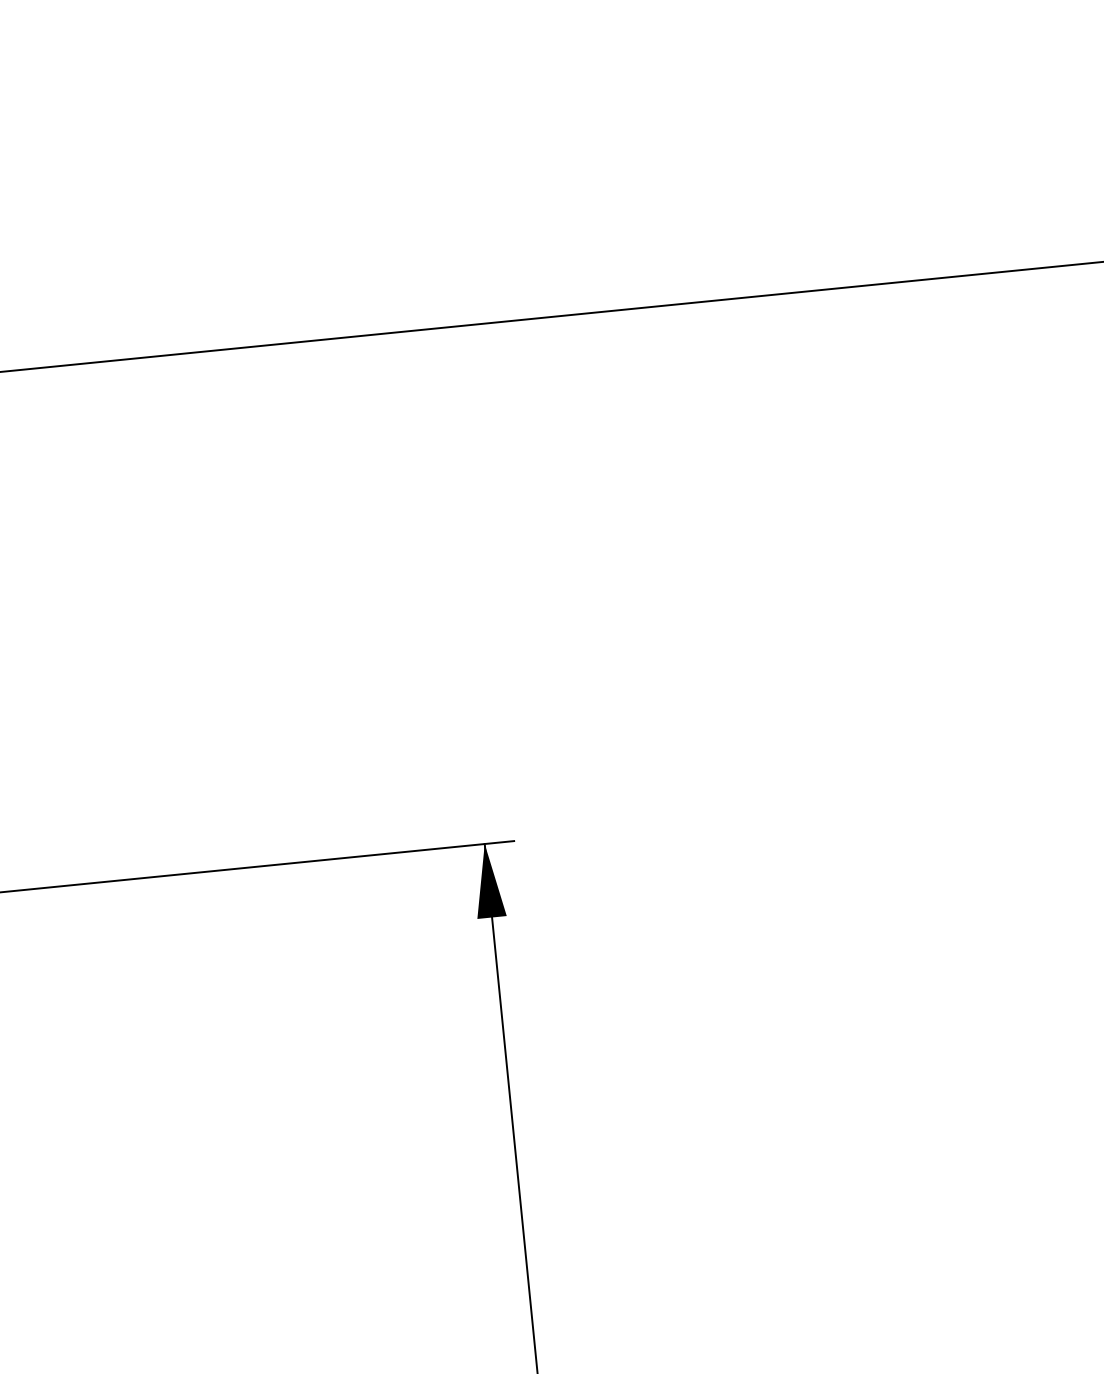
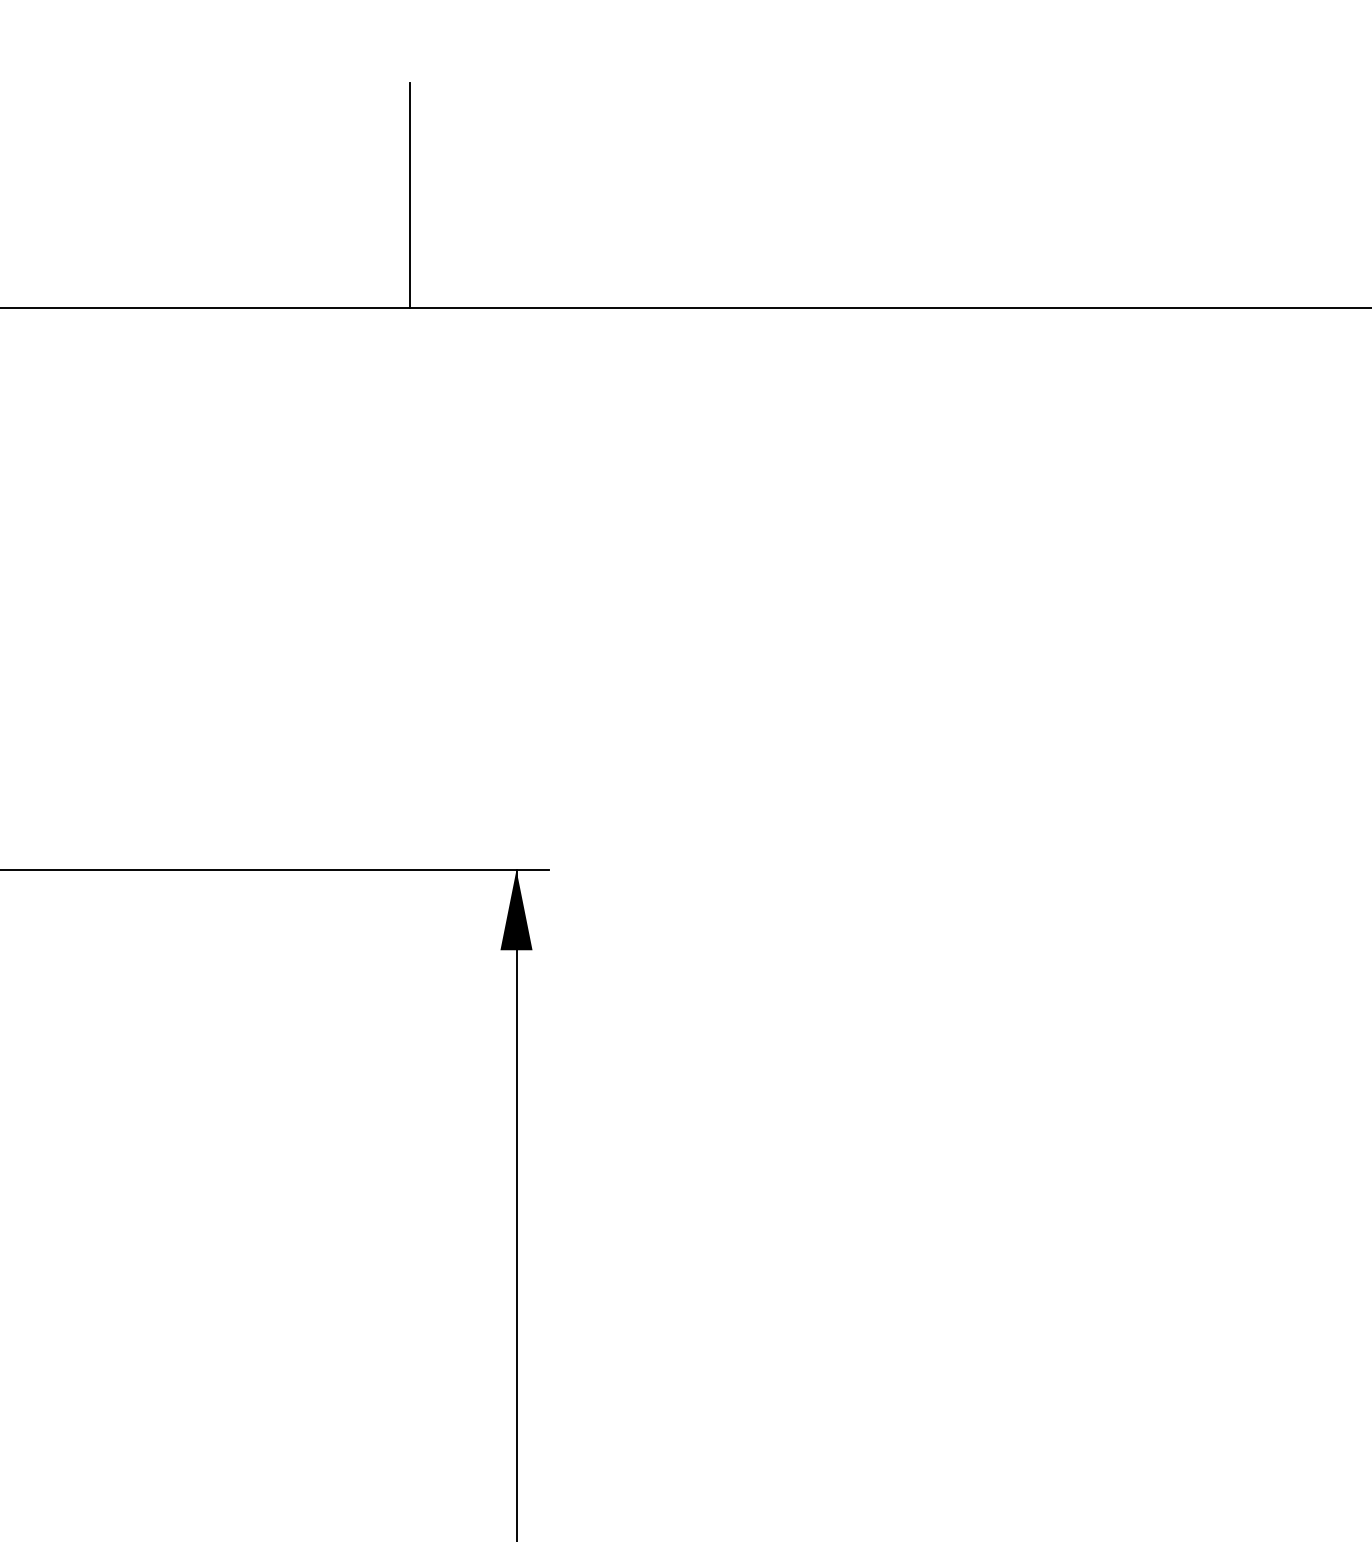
line: (324, 235) -> (409, 195), added

